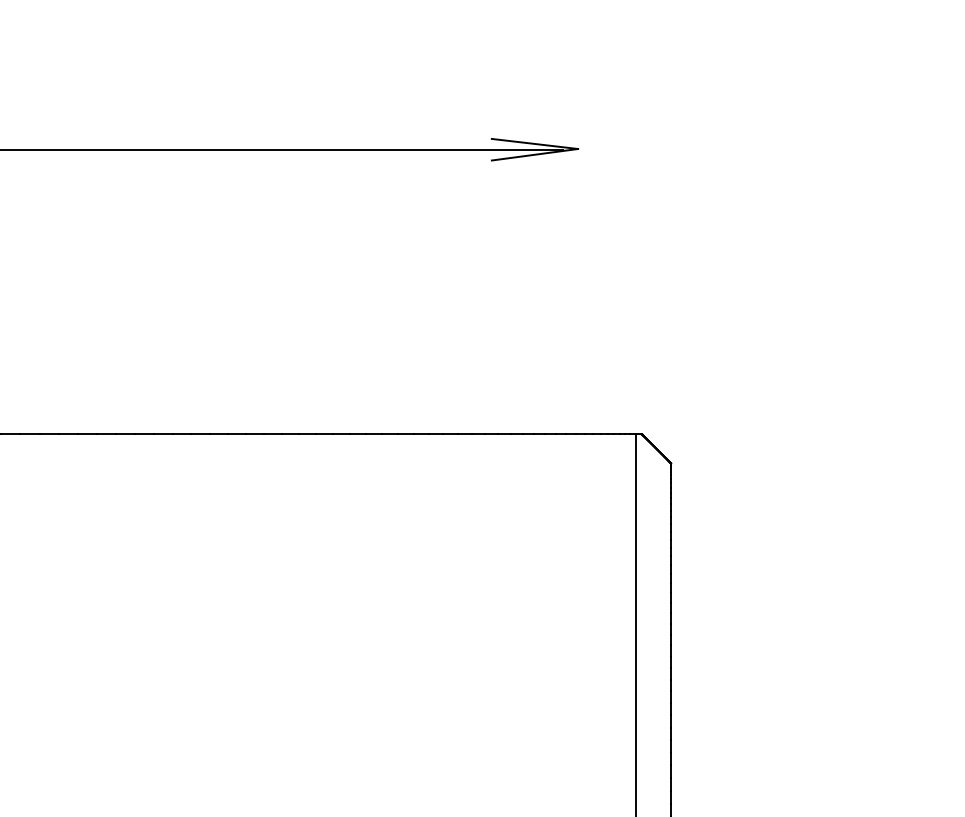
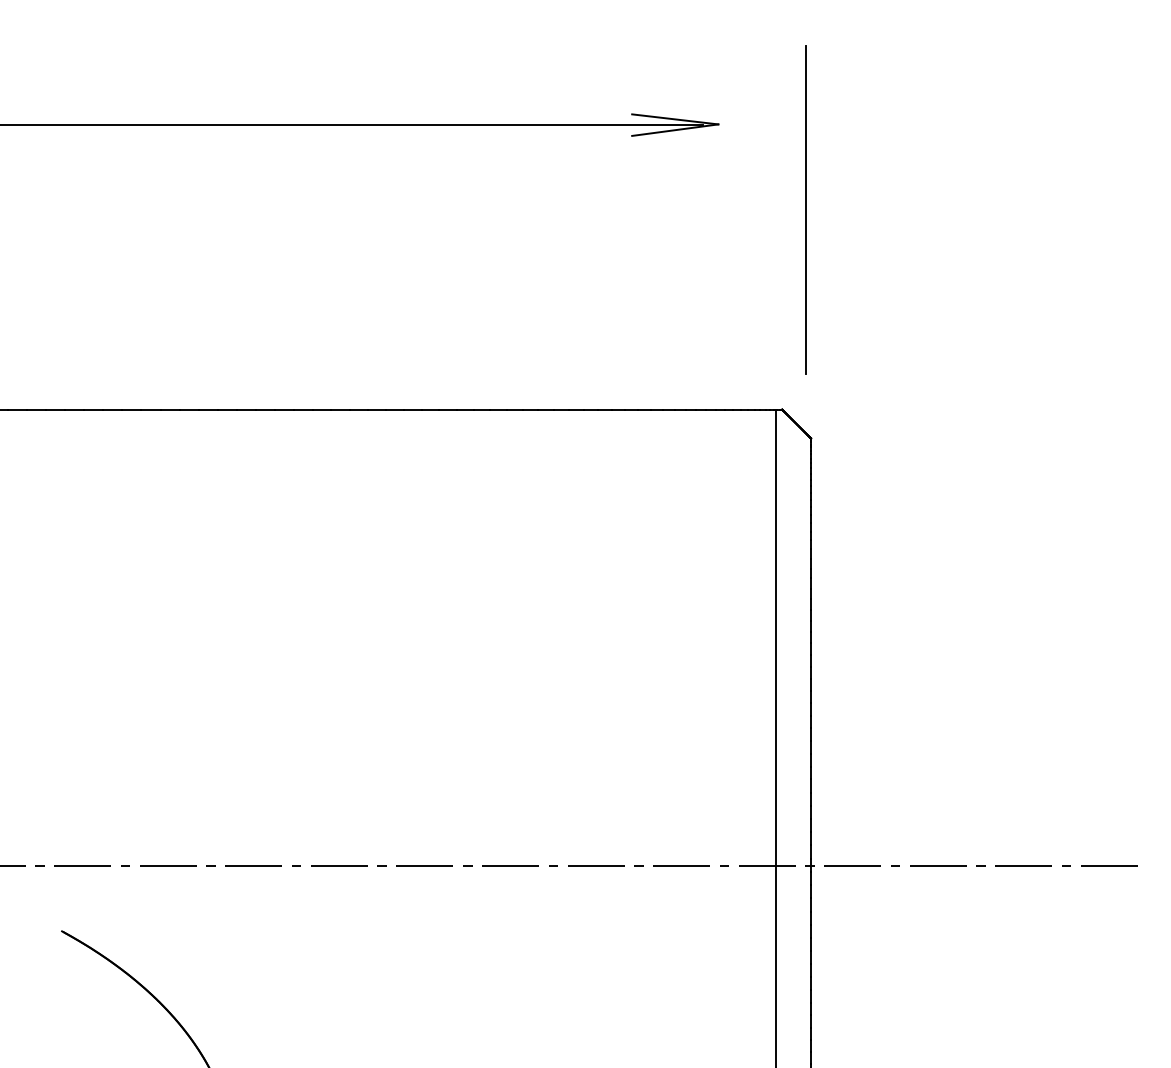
line: (665, 234) -> (805, 209), added

